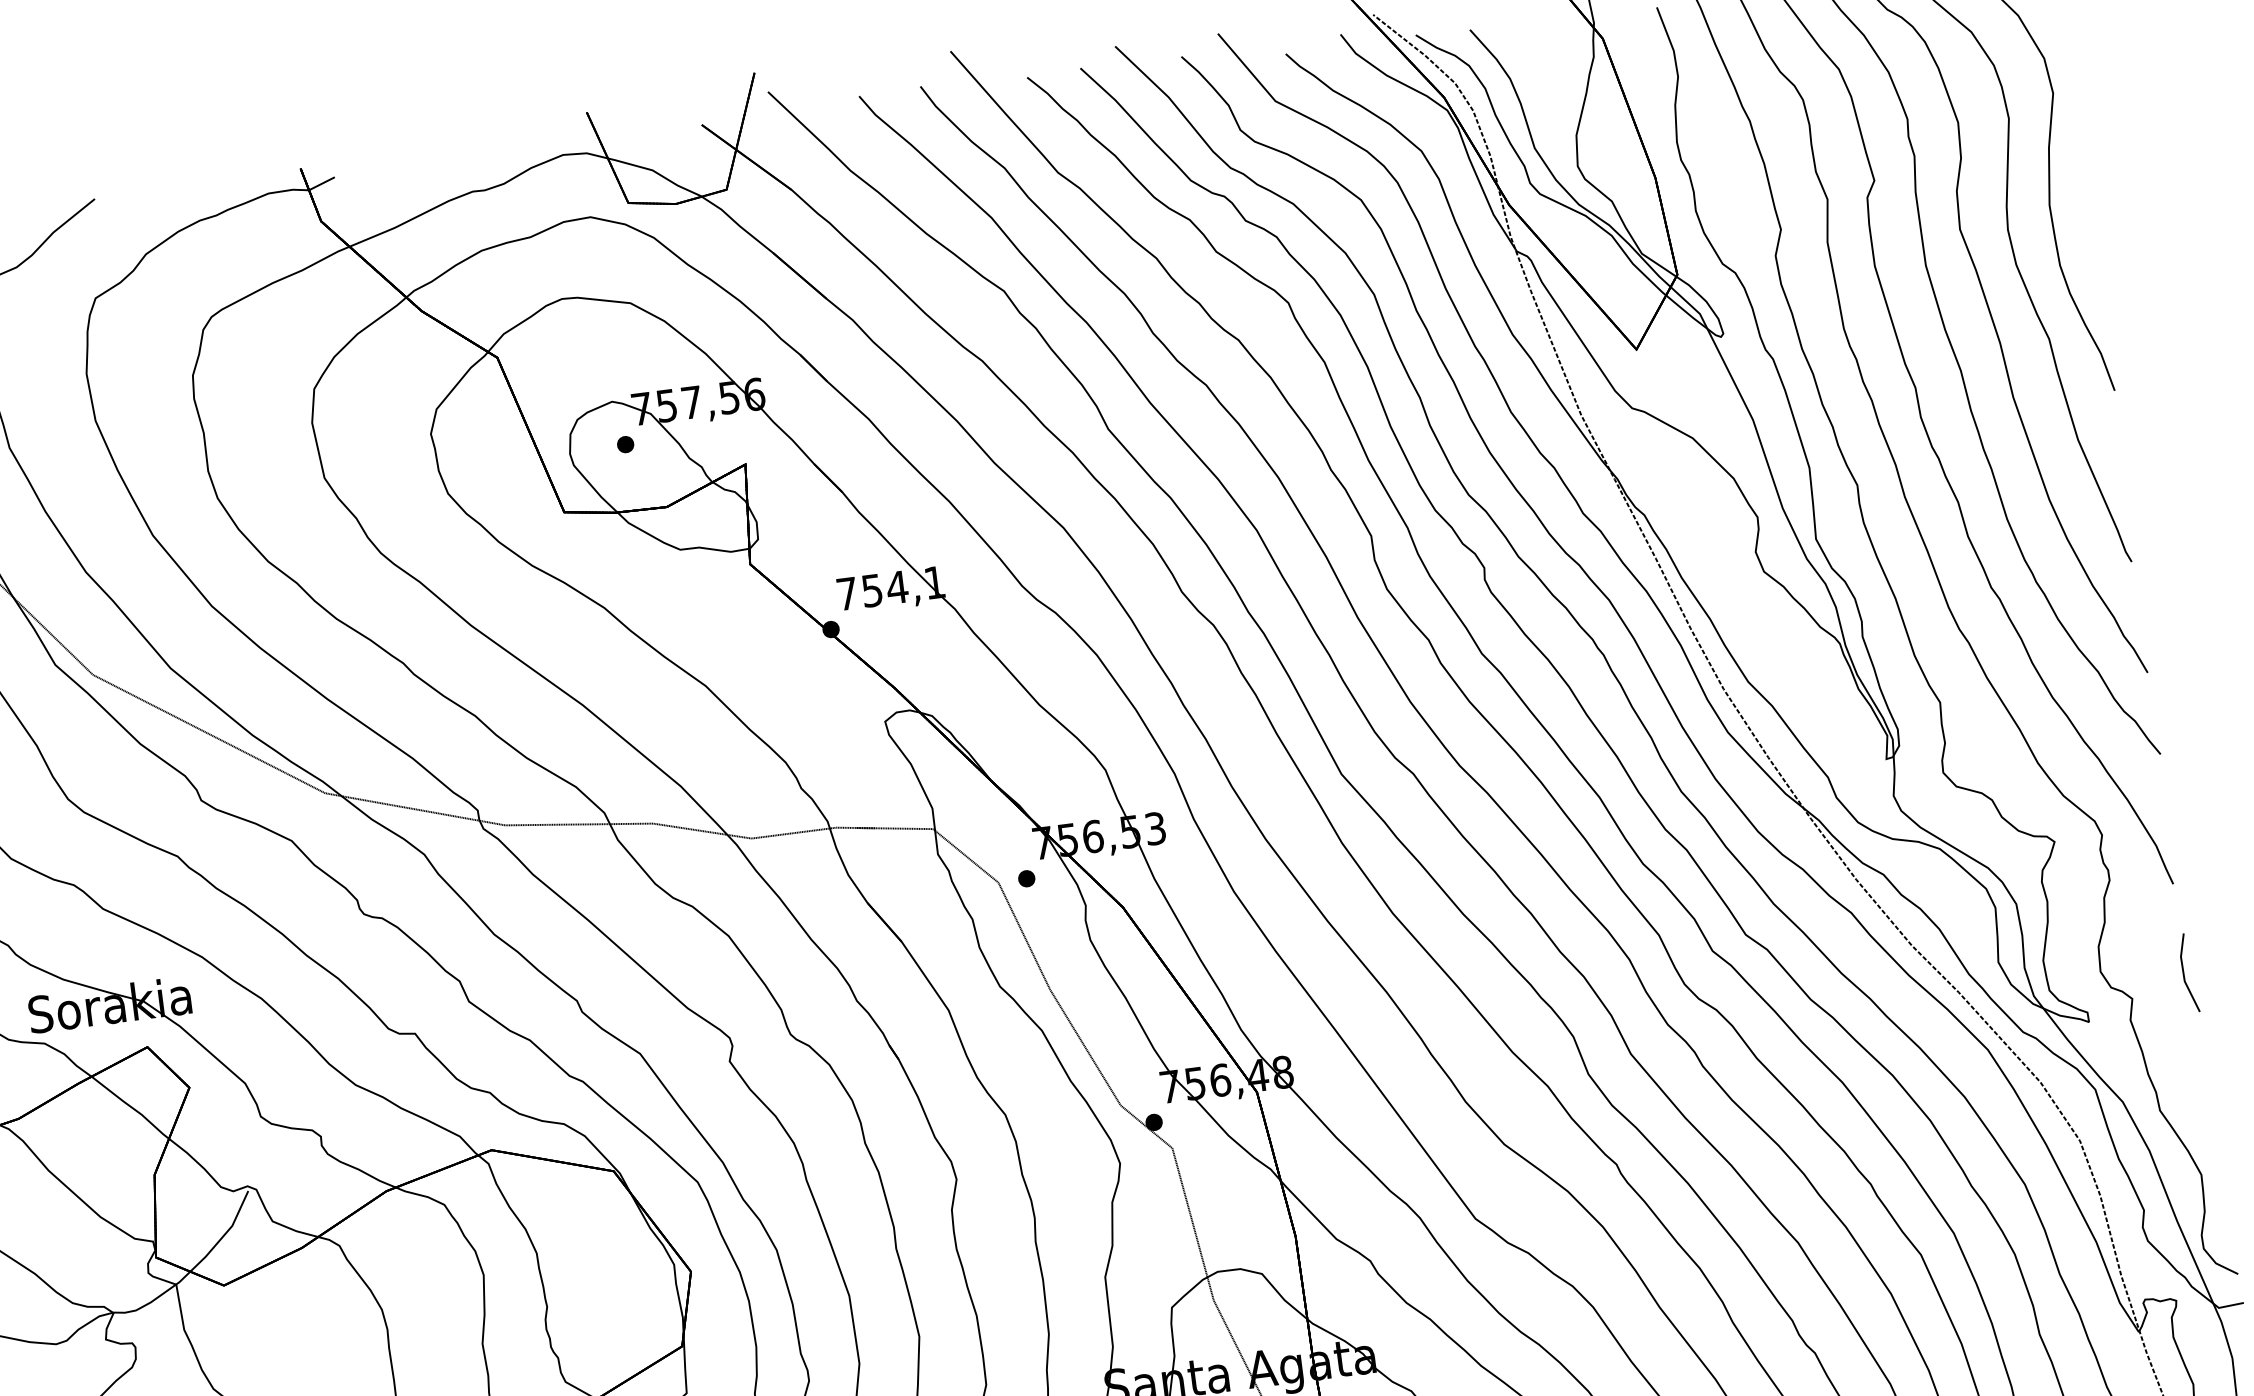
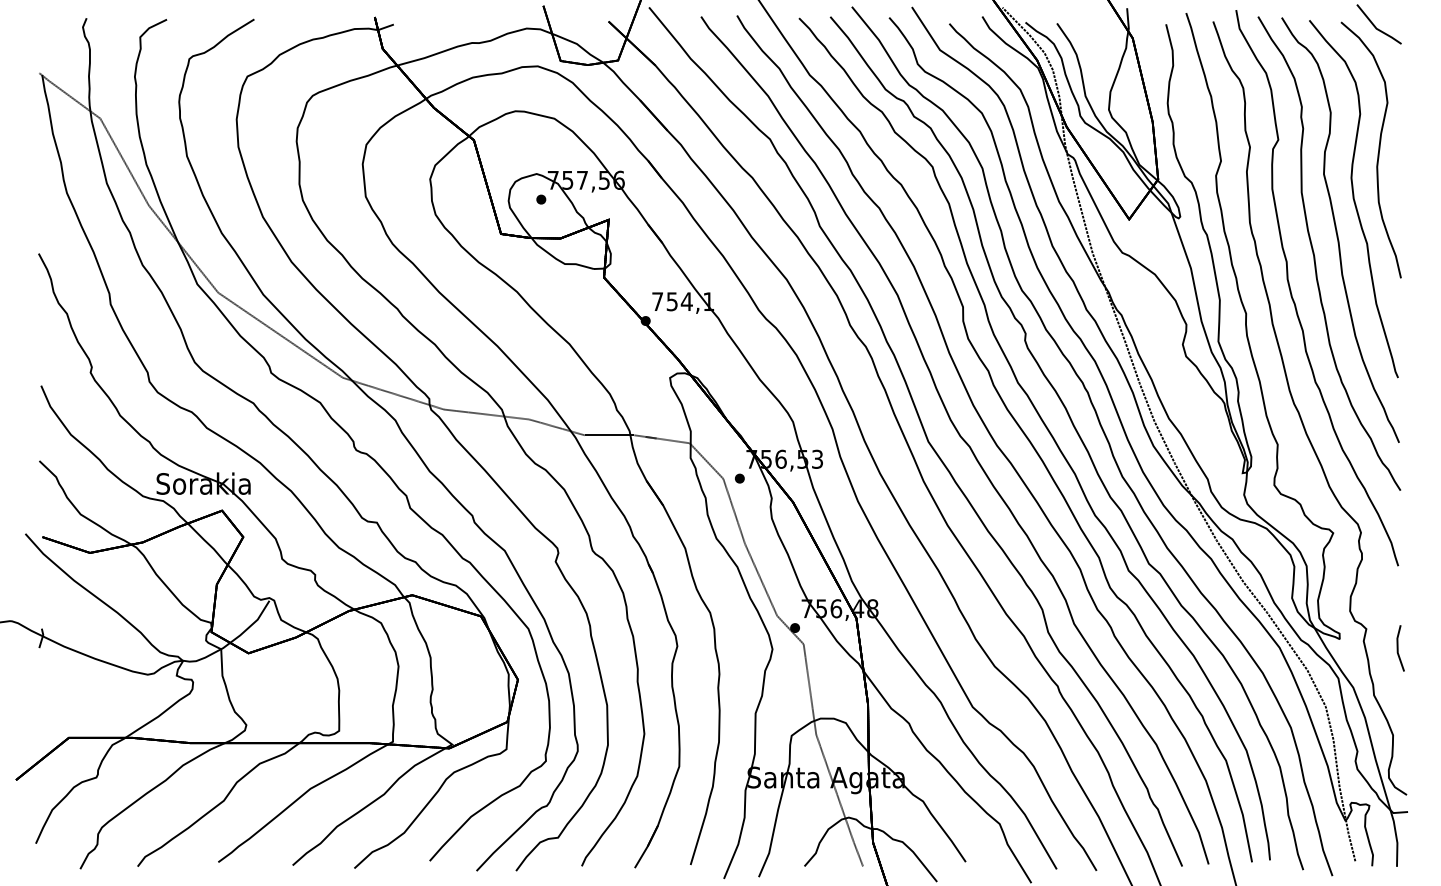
line: (2185, 973) -> (1398, 648), moved

